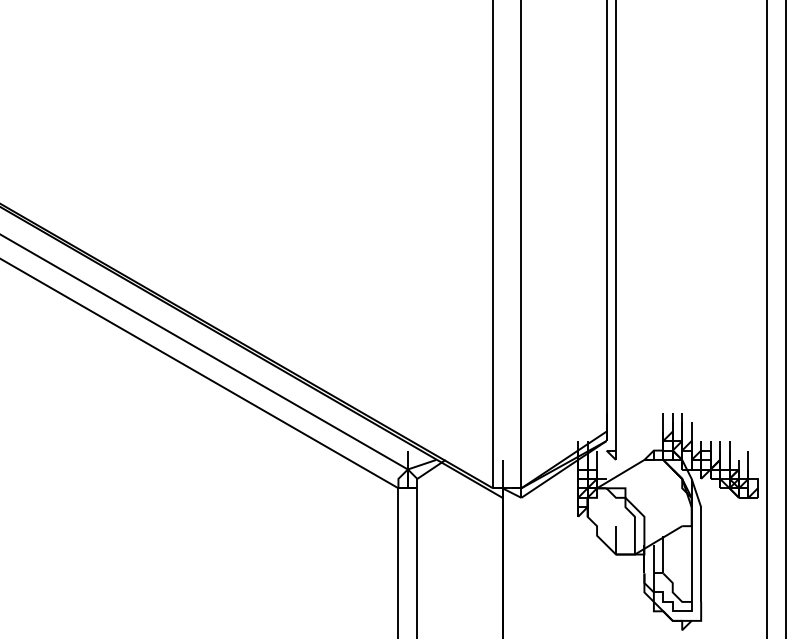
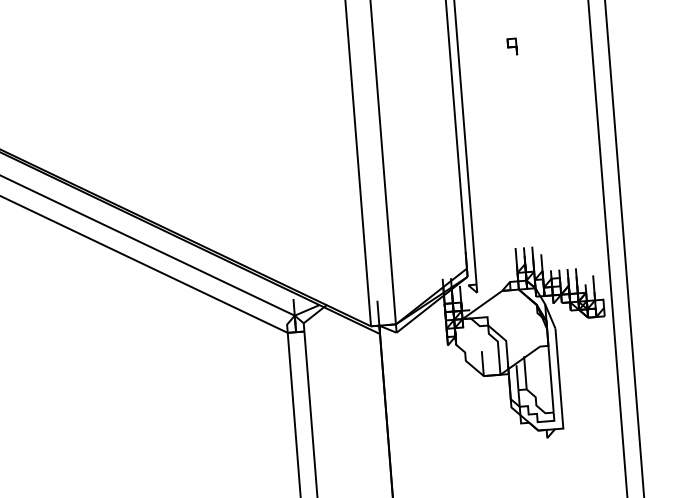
part: (677, 184) -> (512, 46), added

